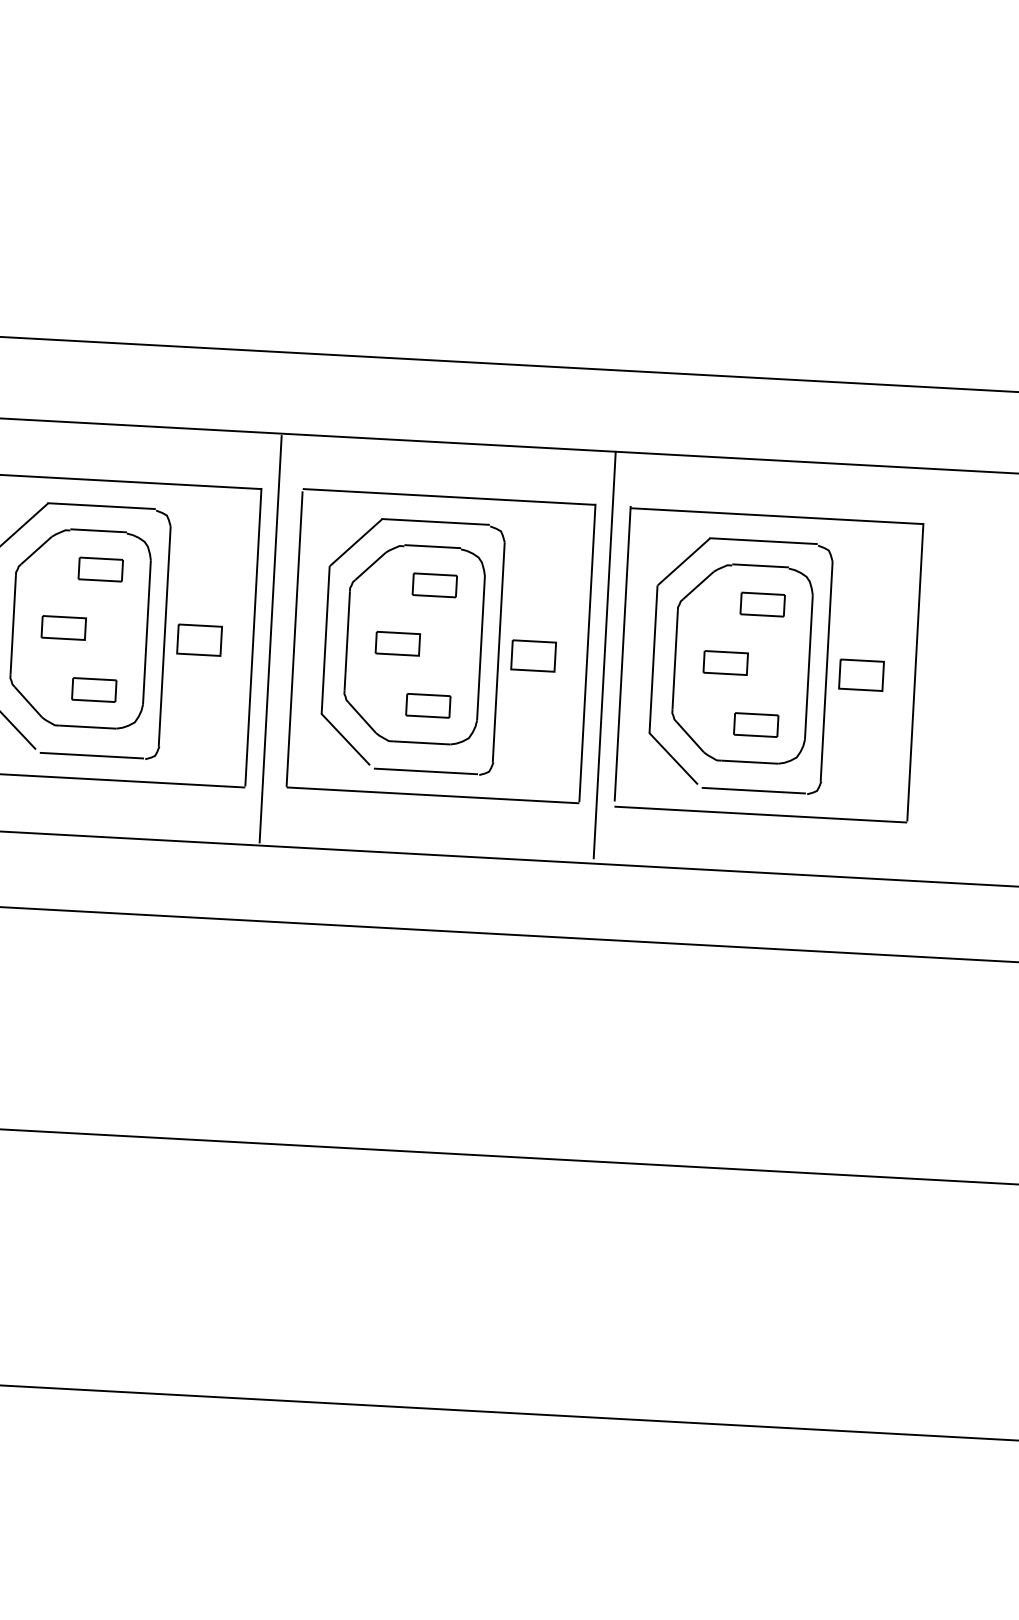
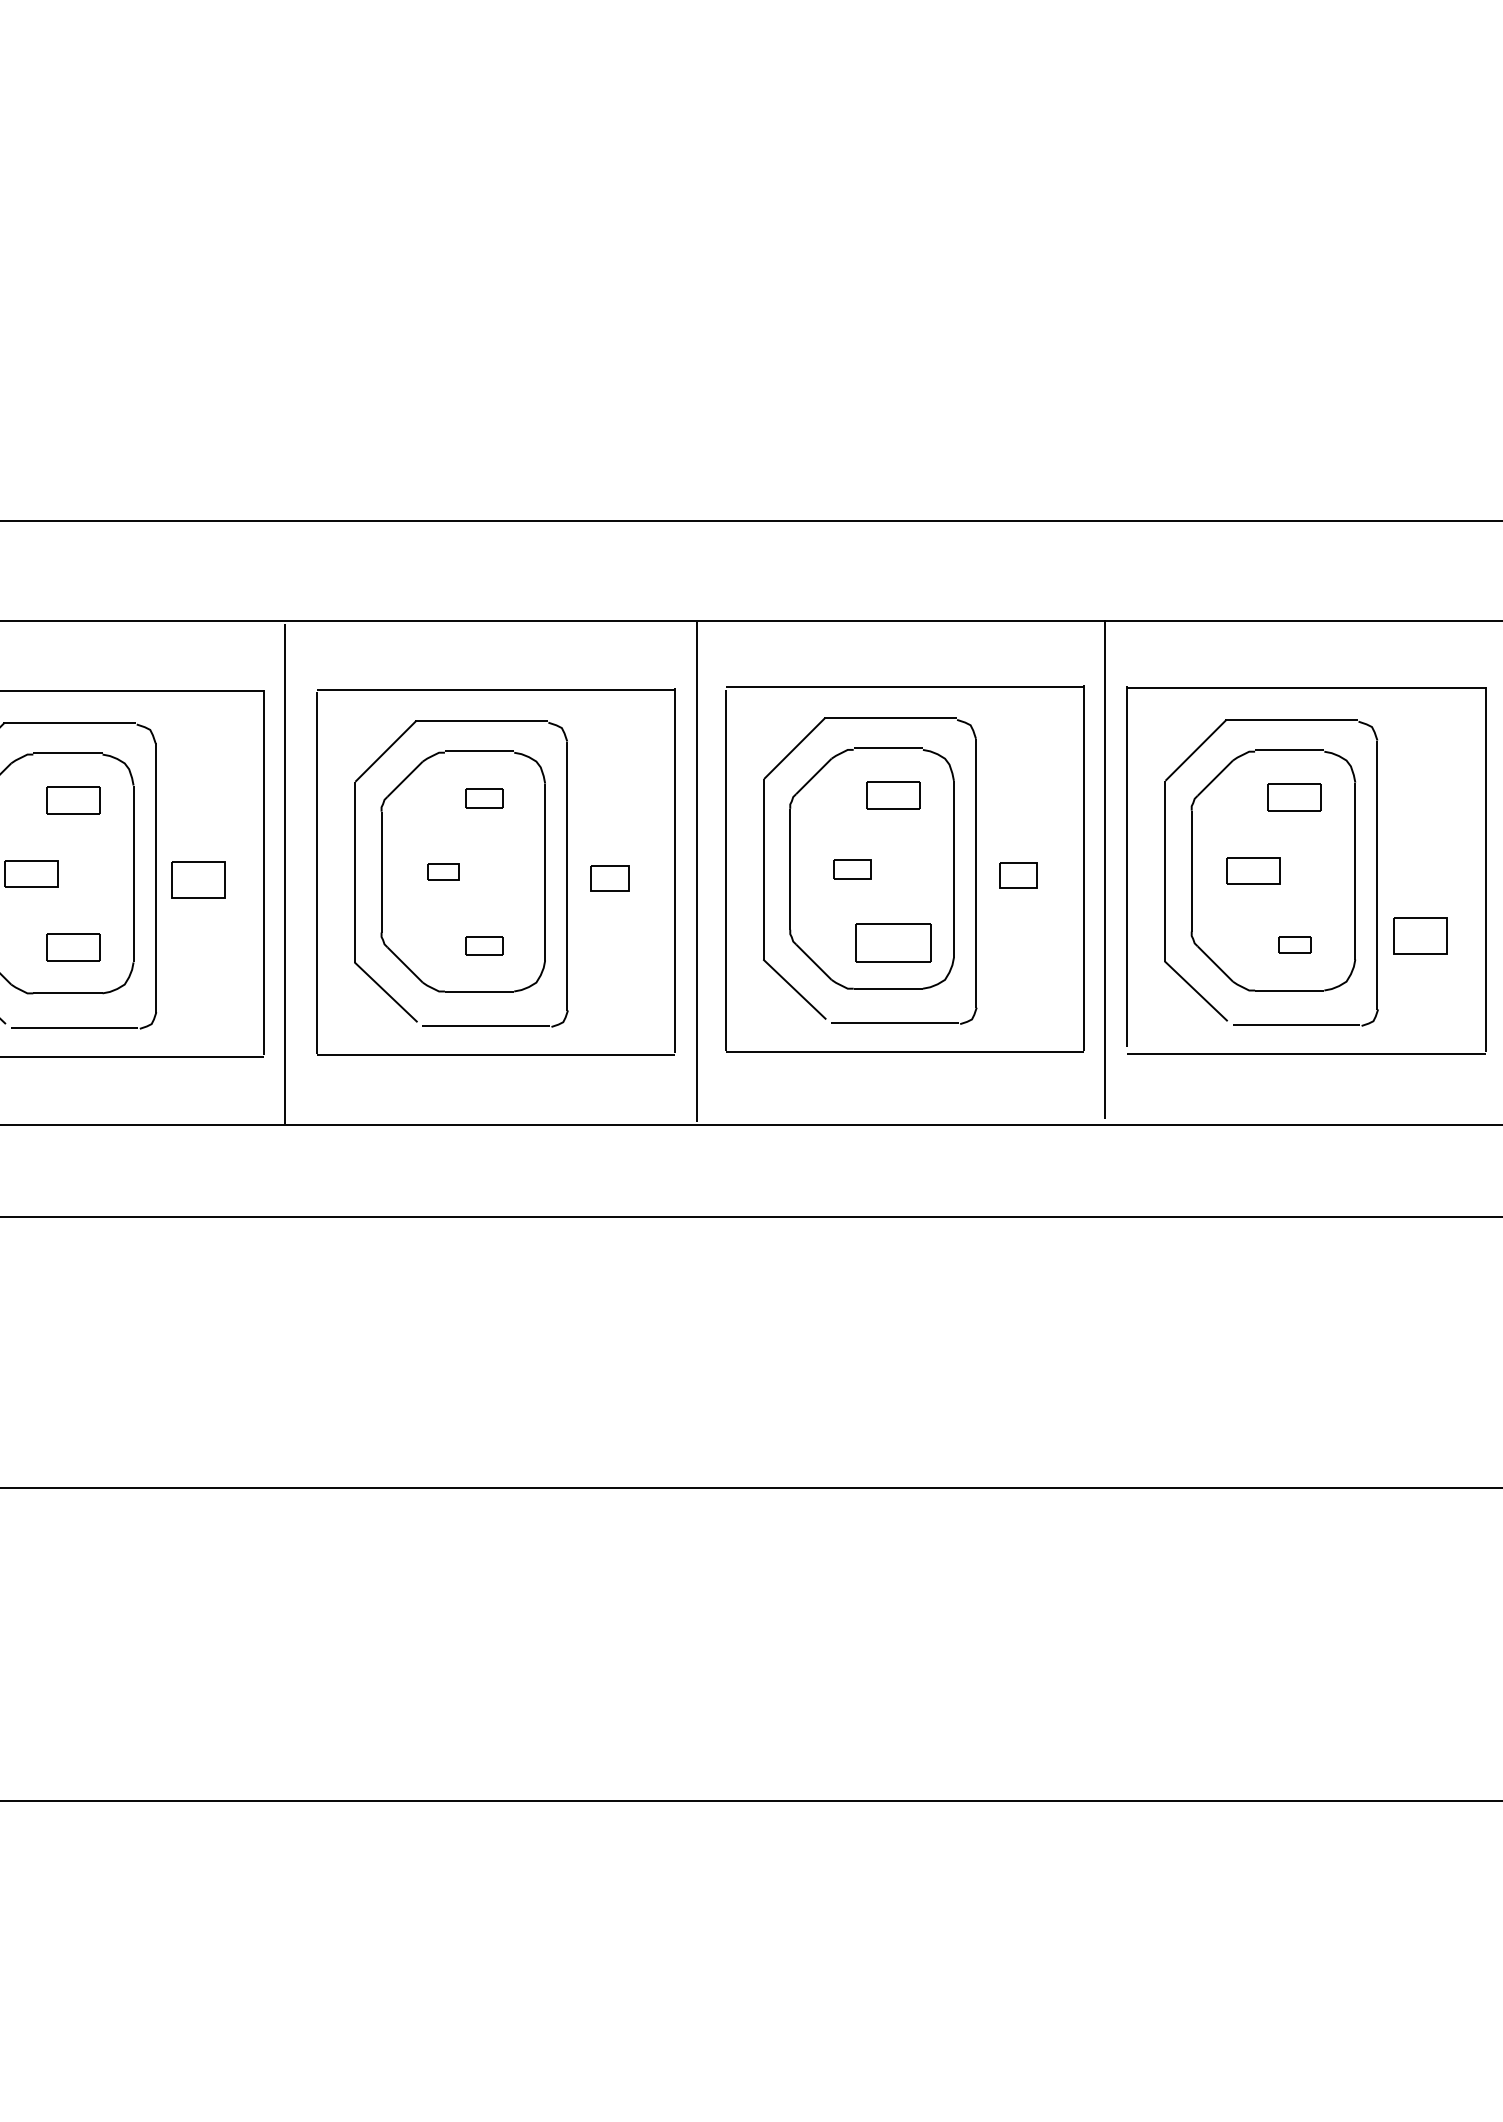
part: (100, 569) -> (484, 798), size x0.7
part: (63, 627) -> (443, 871), size x0.6
part: (199, 639) -> (609, 877), size x0.7
part: (398, 643) -> (852, 869), size x0.7
part: (533, 655) -> (1018, 874), size x0.7
part: (861, 674) -> (1420, 935), moved
part: (94, 689) -> (484, 945), size x0.7
part: (428, 705) -> (893, 942), size x1.4
part: (755, 724) -> (1294, 944), size x0.6

